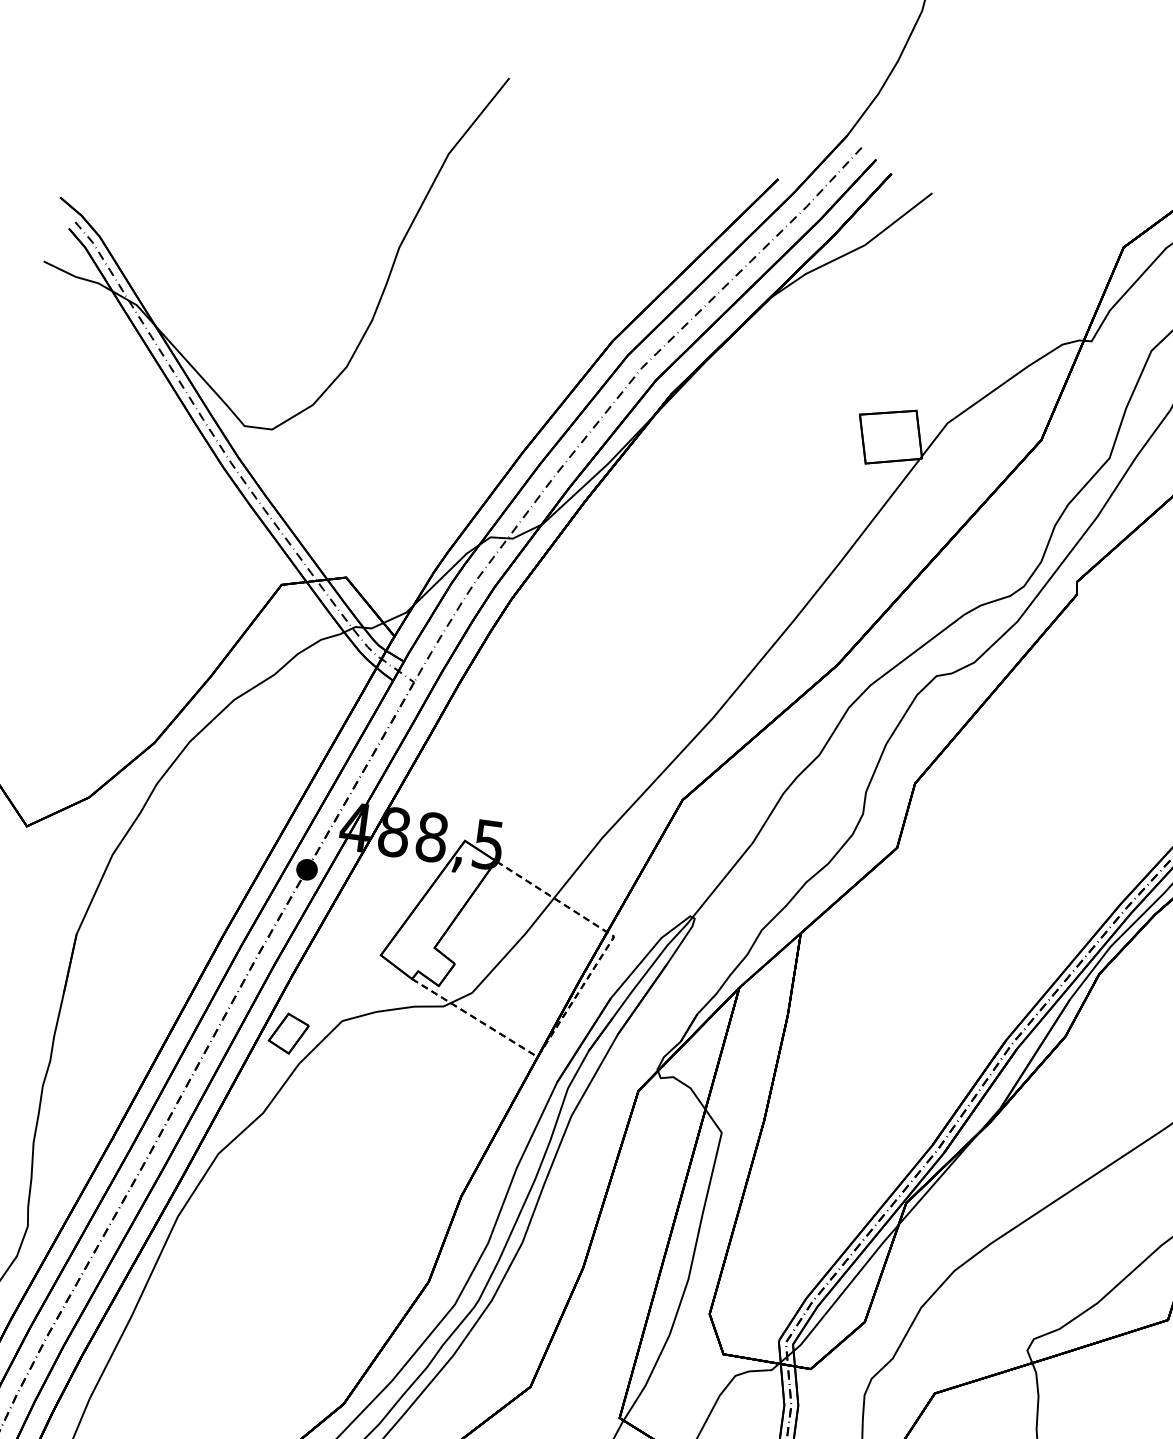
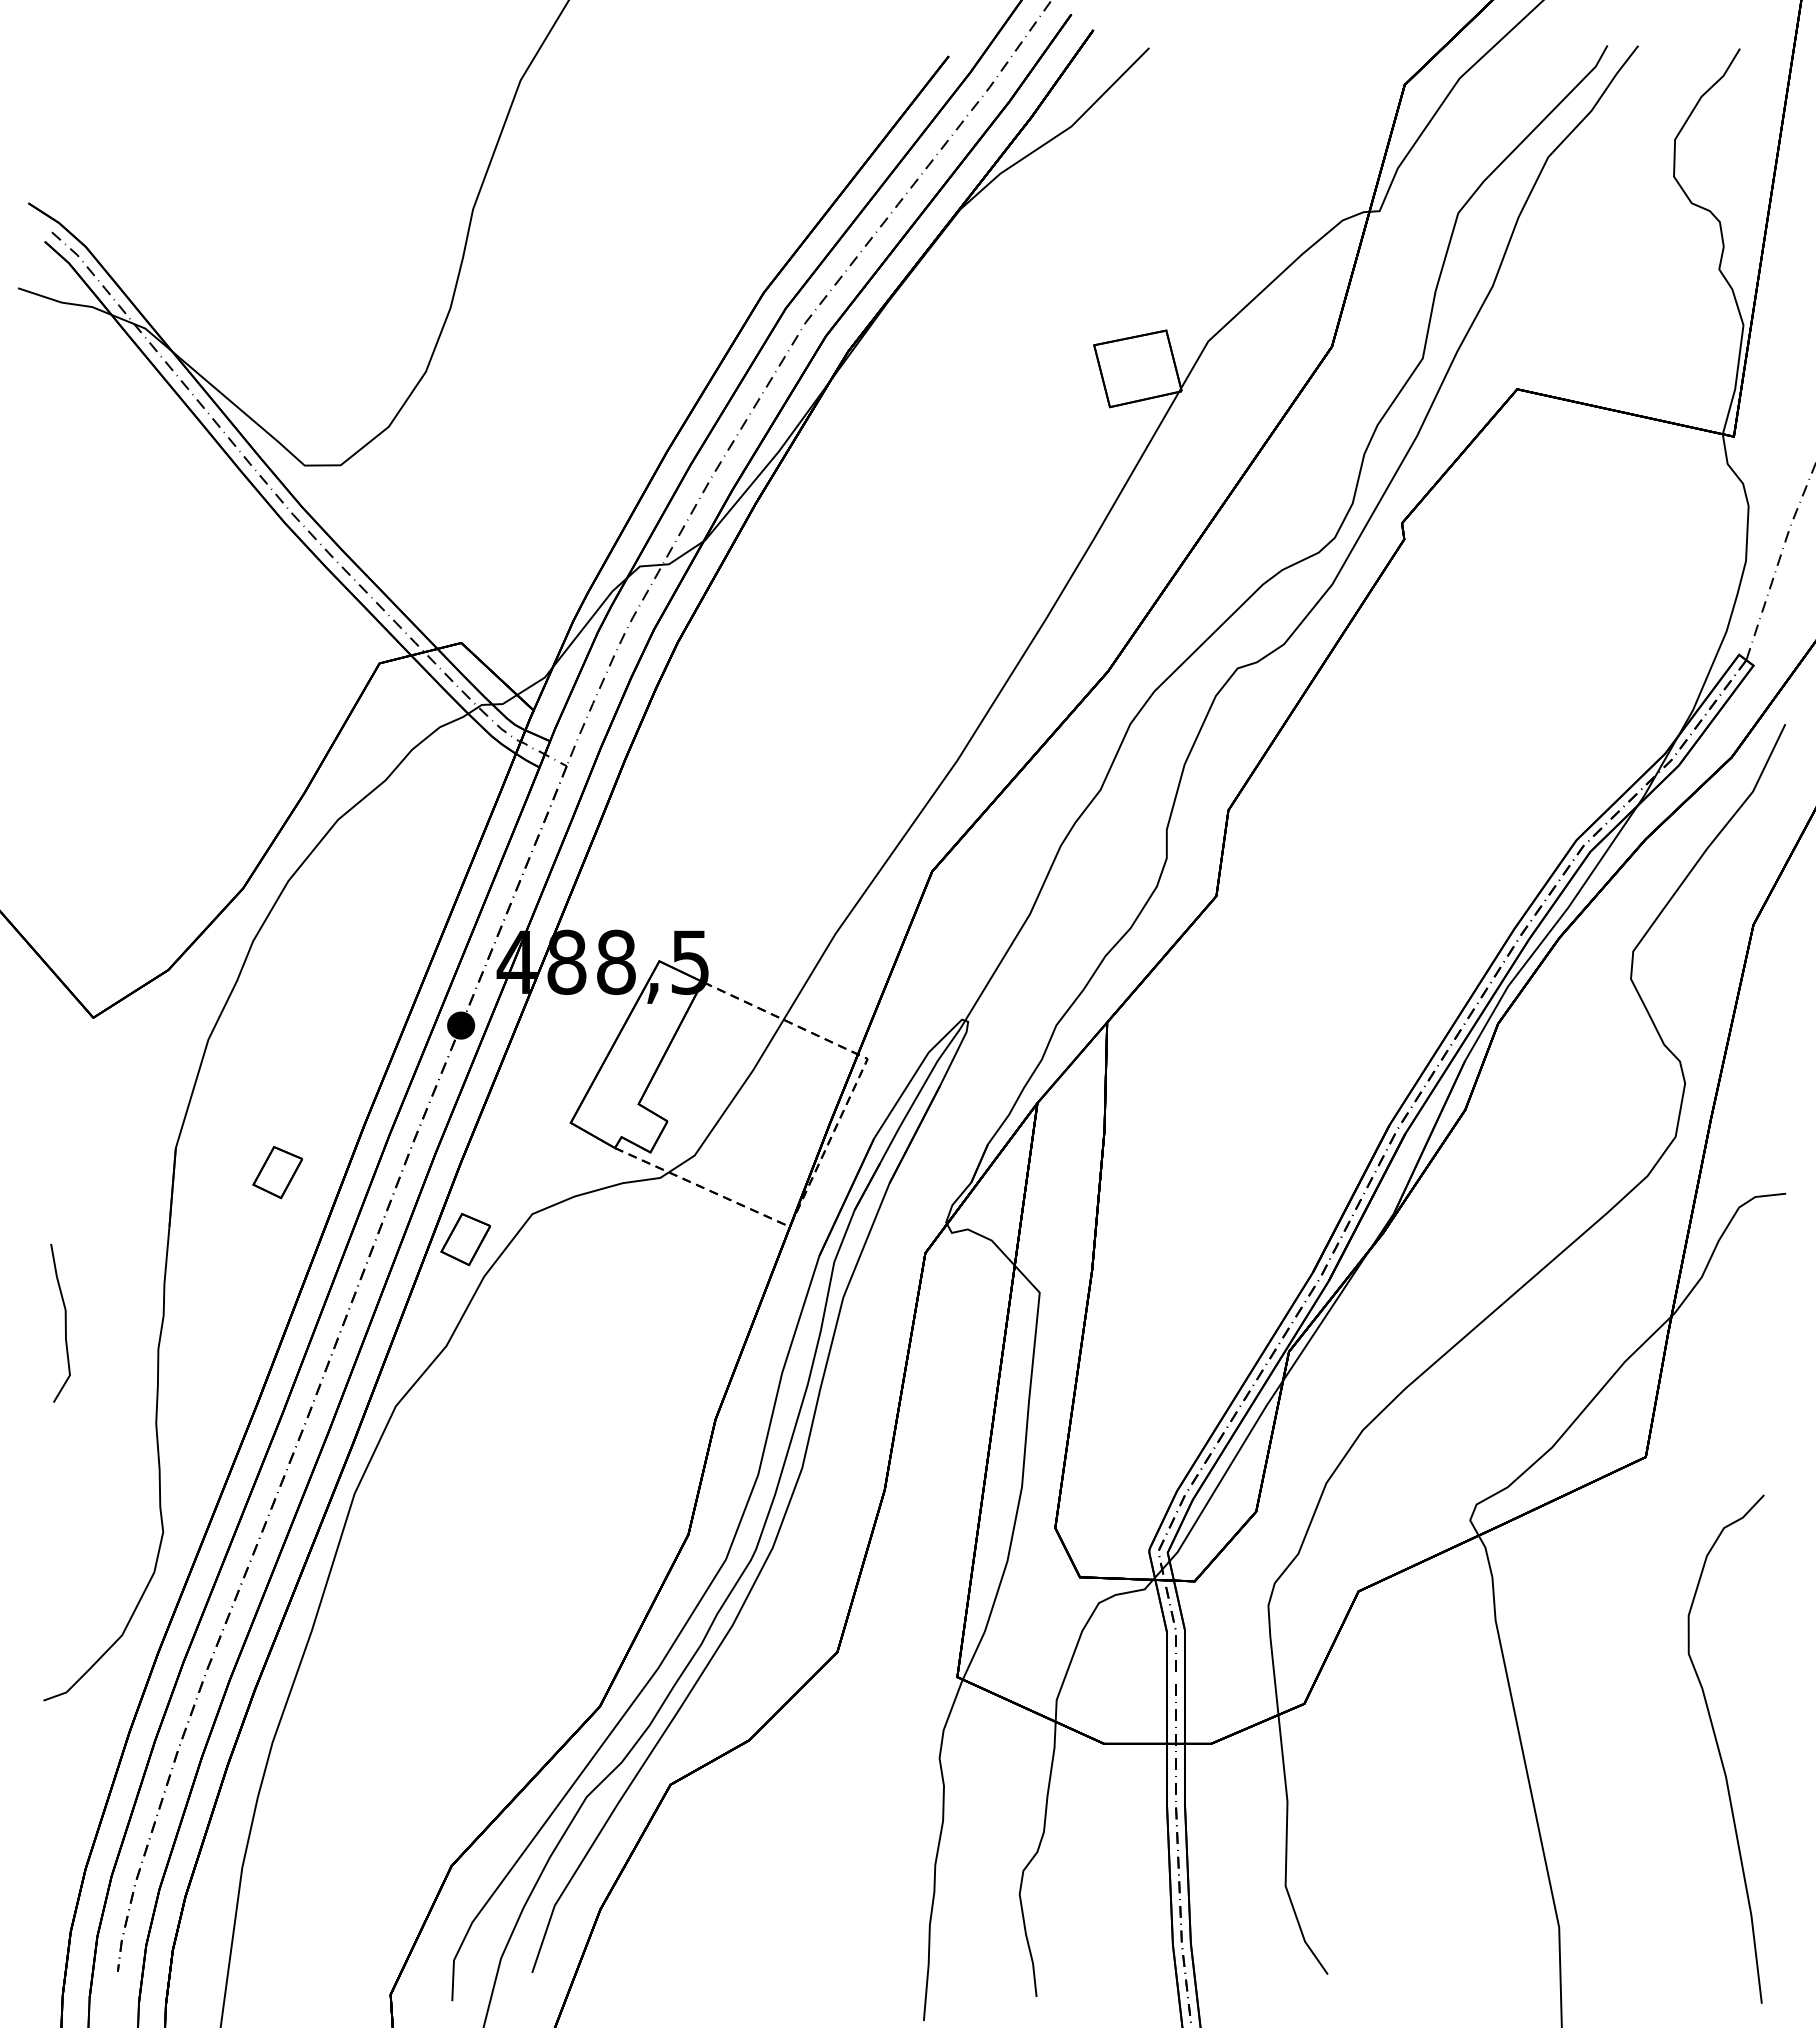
part: (151, 963) -> (277, 1172), added

